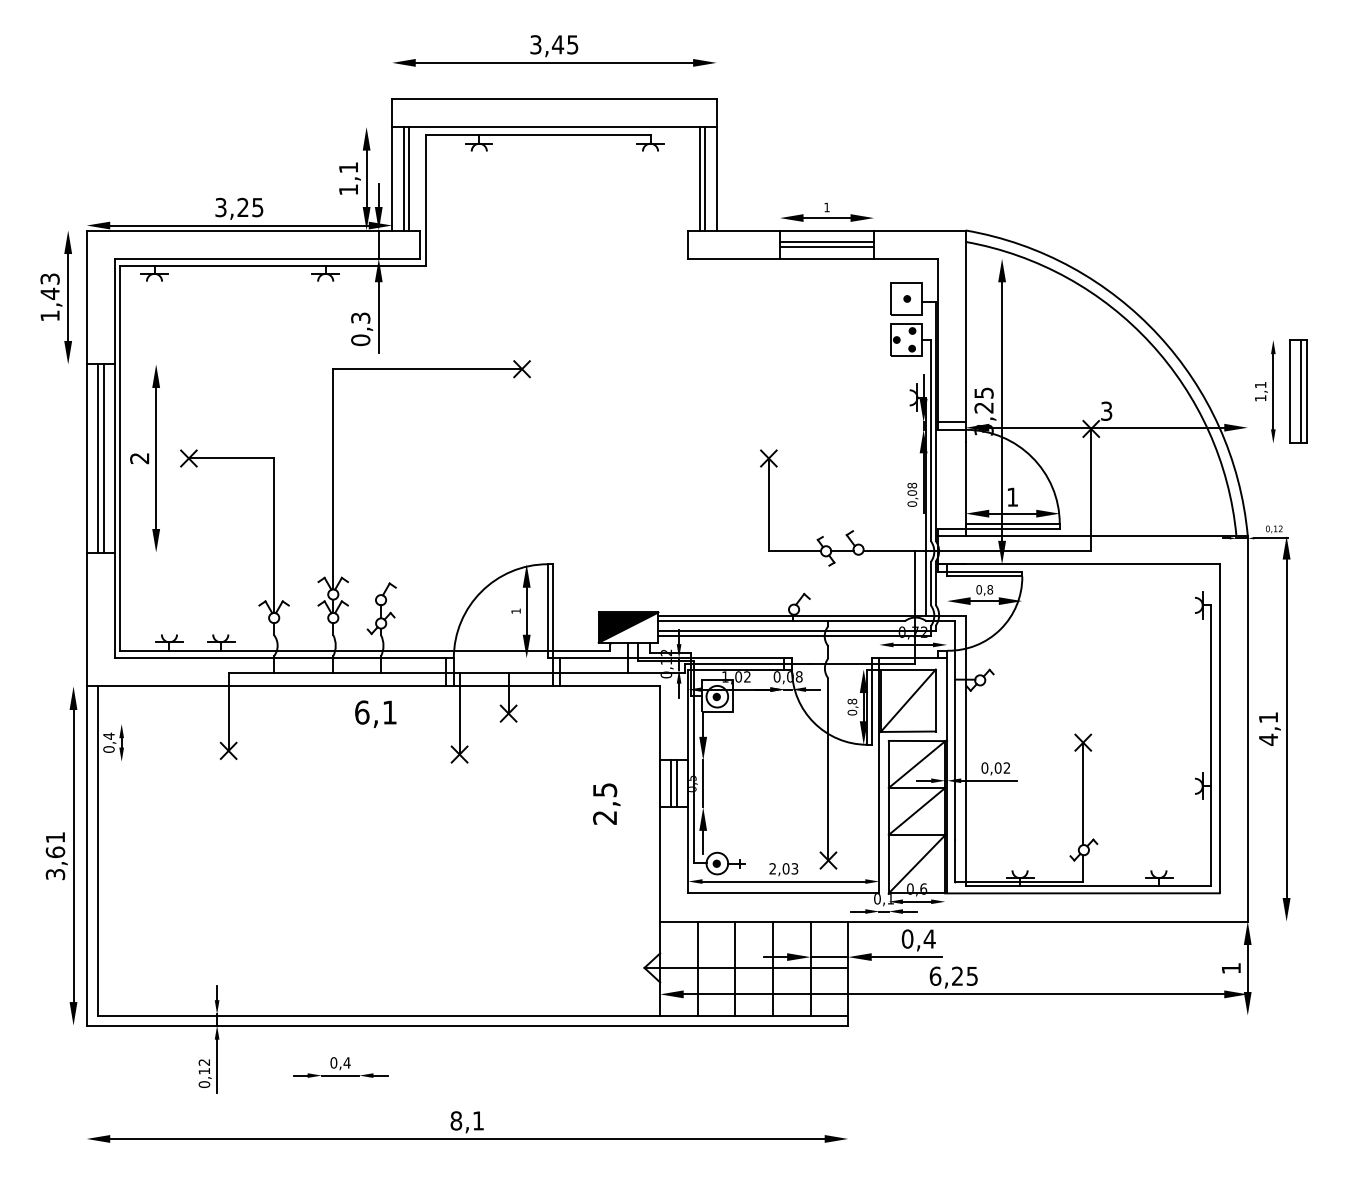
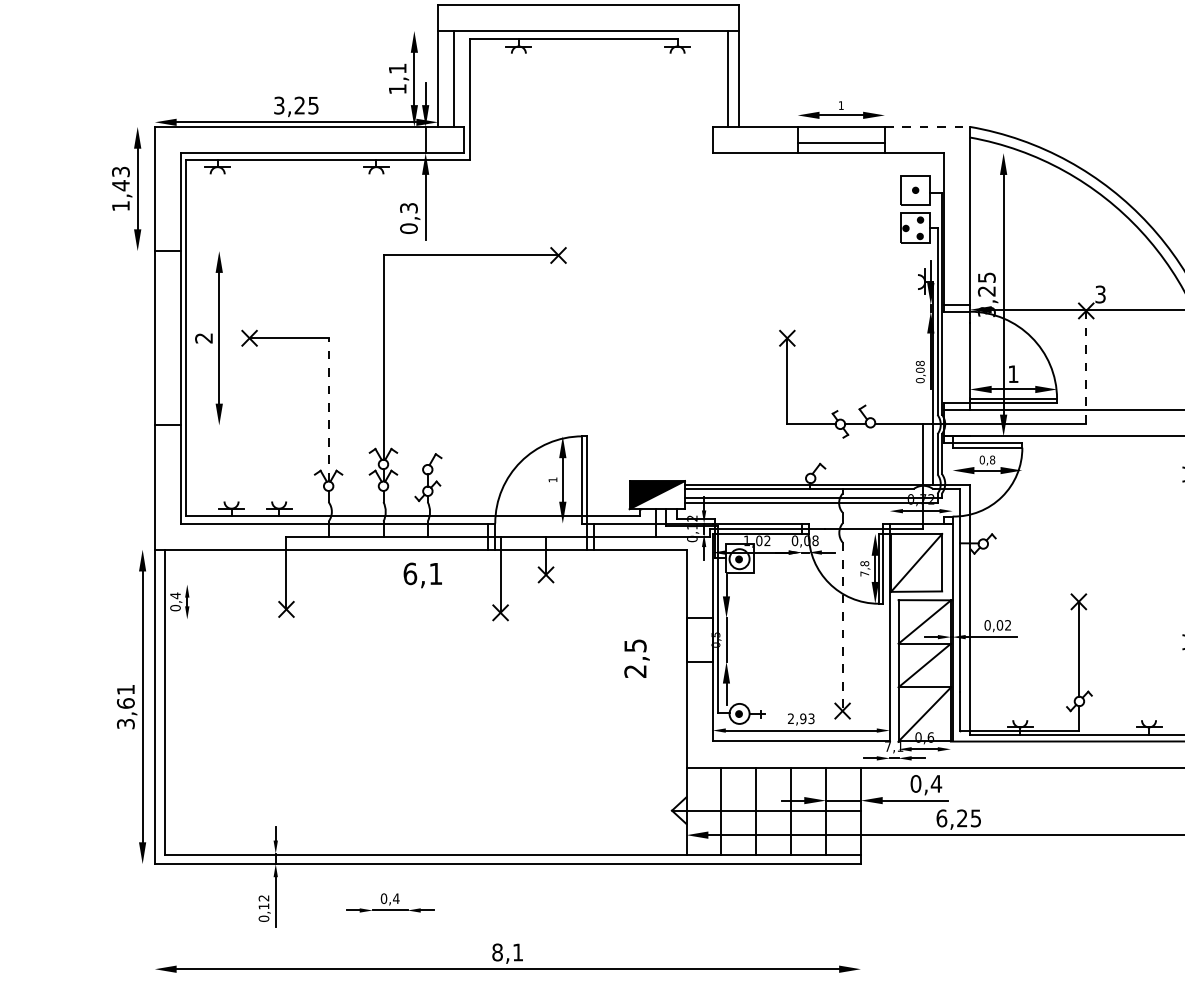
line: (403, 178) -> (448, 78), removed
line: (699, 178) -> (723, 78), removed
line: (919, 230) -> (927, 126), solid -> dashed
line: (827, 241) -> (841, 137), removed
line: (98, 458) -> (165, 338), removed
line: (103, 458) -> (170, 338), removed
line: (1091, 489) -> (1086, 367), solid -> dashed
line: (274, 535) -> (328, 409), solid -> dashed
text: (852, 712) -> (864, 573), 0,8 -> 7,8
line: (828, 769) -> (842, 626), solid -> dashed
line: (671, 783) -> (697, 639), removed
line: (677, 783) -> (702, 639), removed
text: (785, 868) -> (802, 718), 2,03 -> 2,93
text: (877, 898) -> (888, 746), 0,1 -> 7,1

